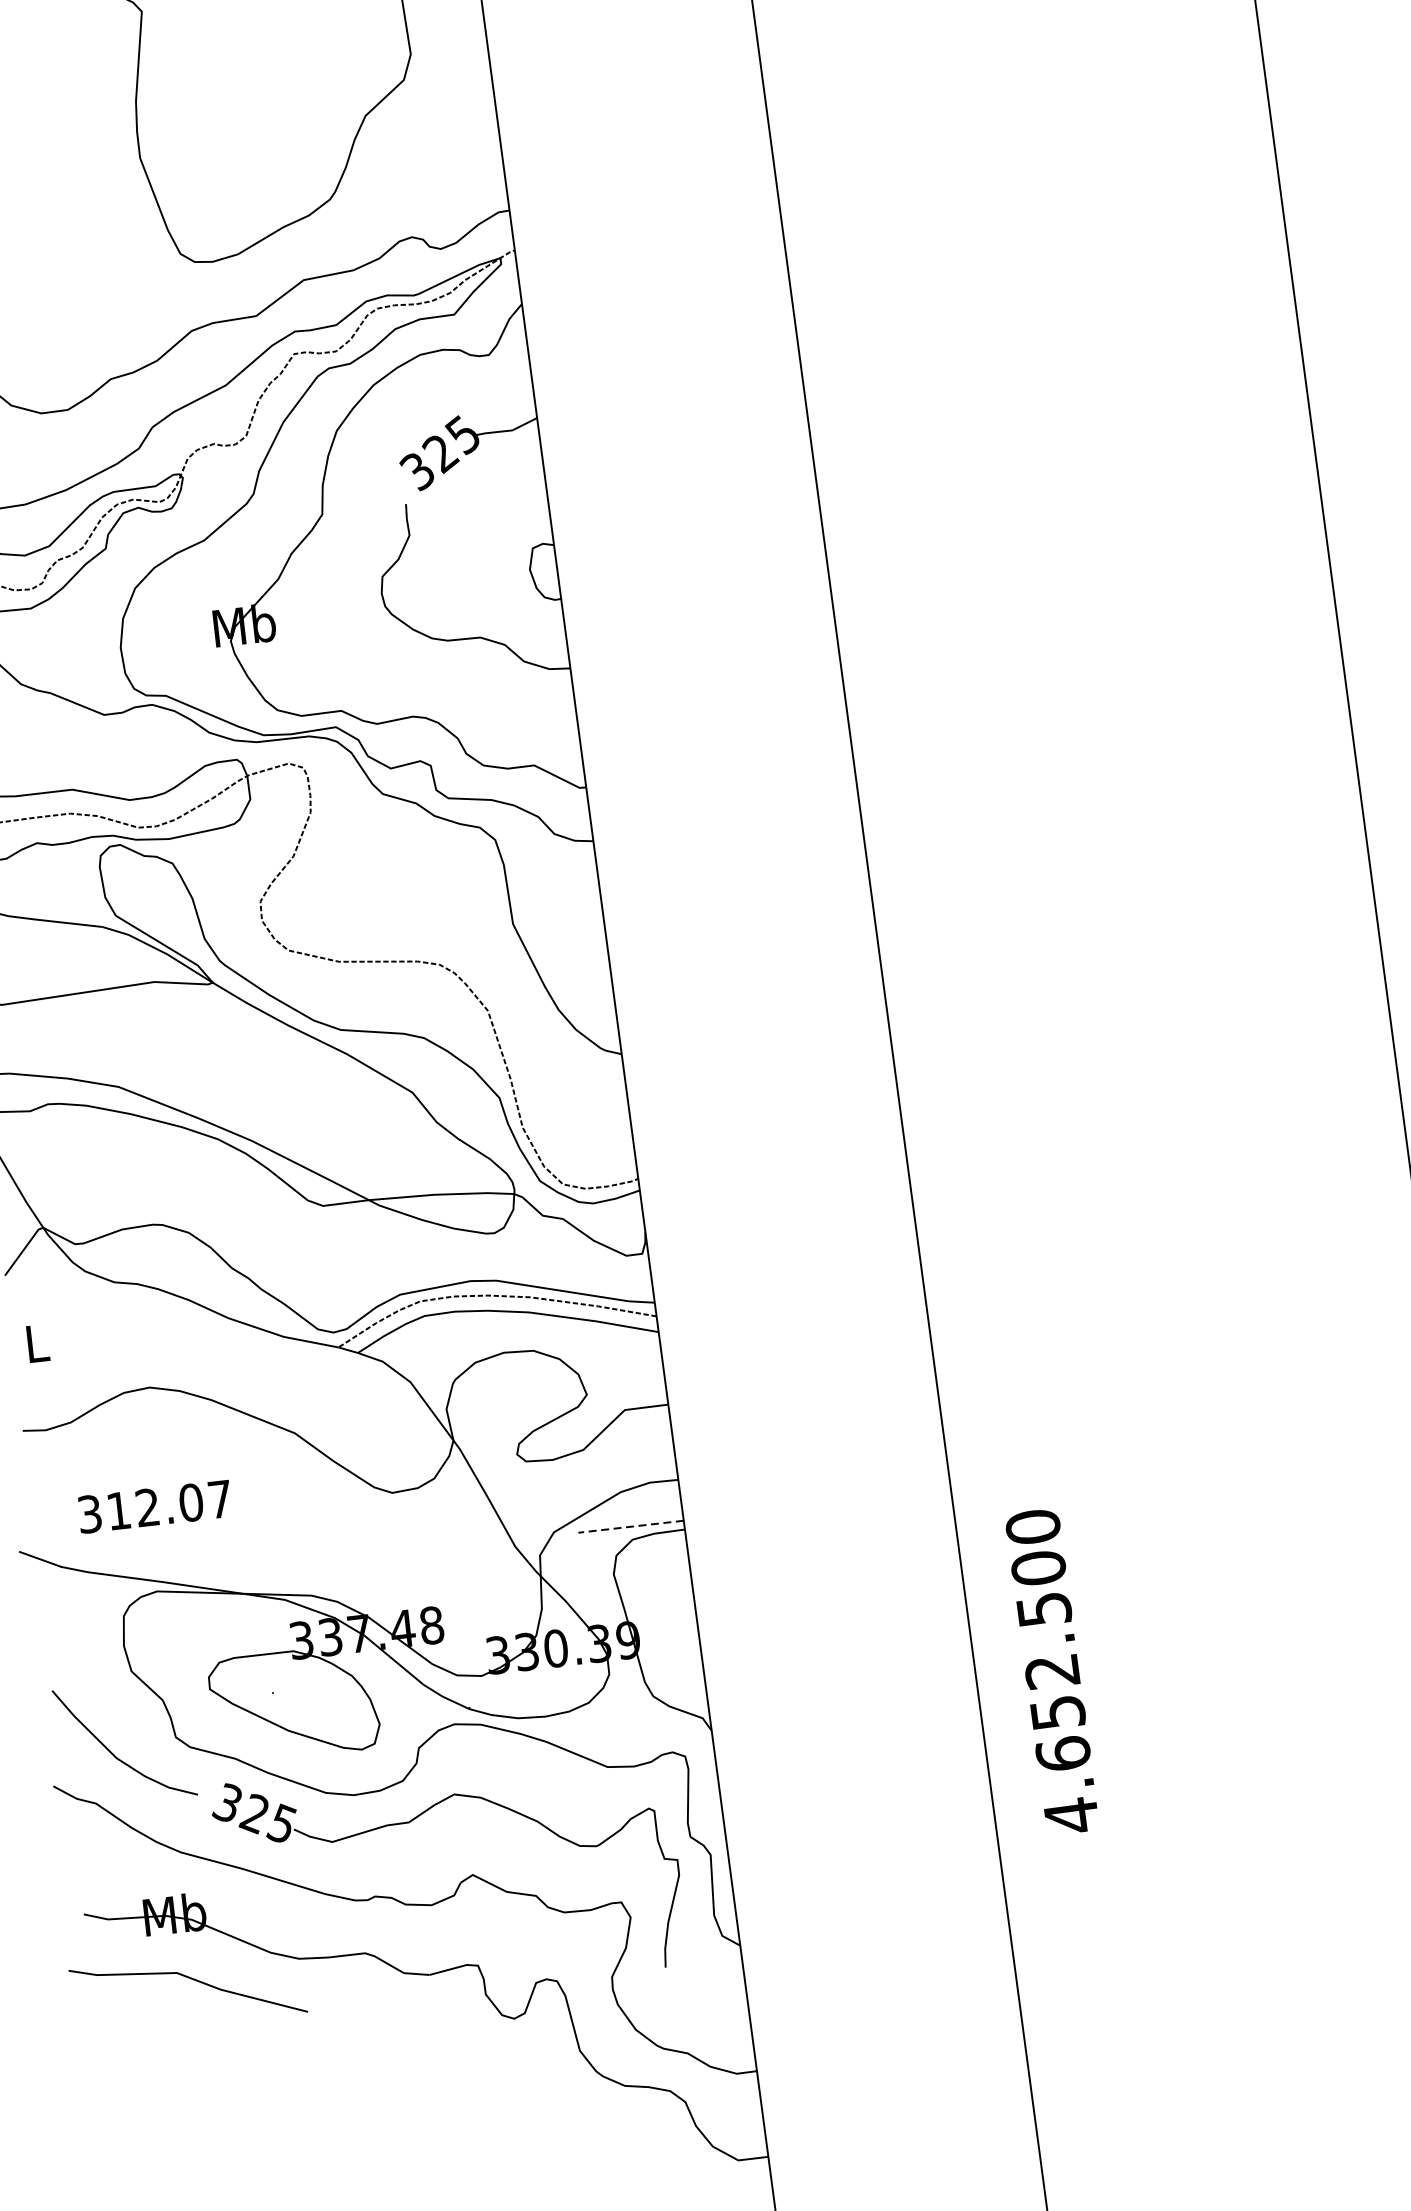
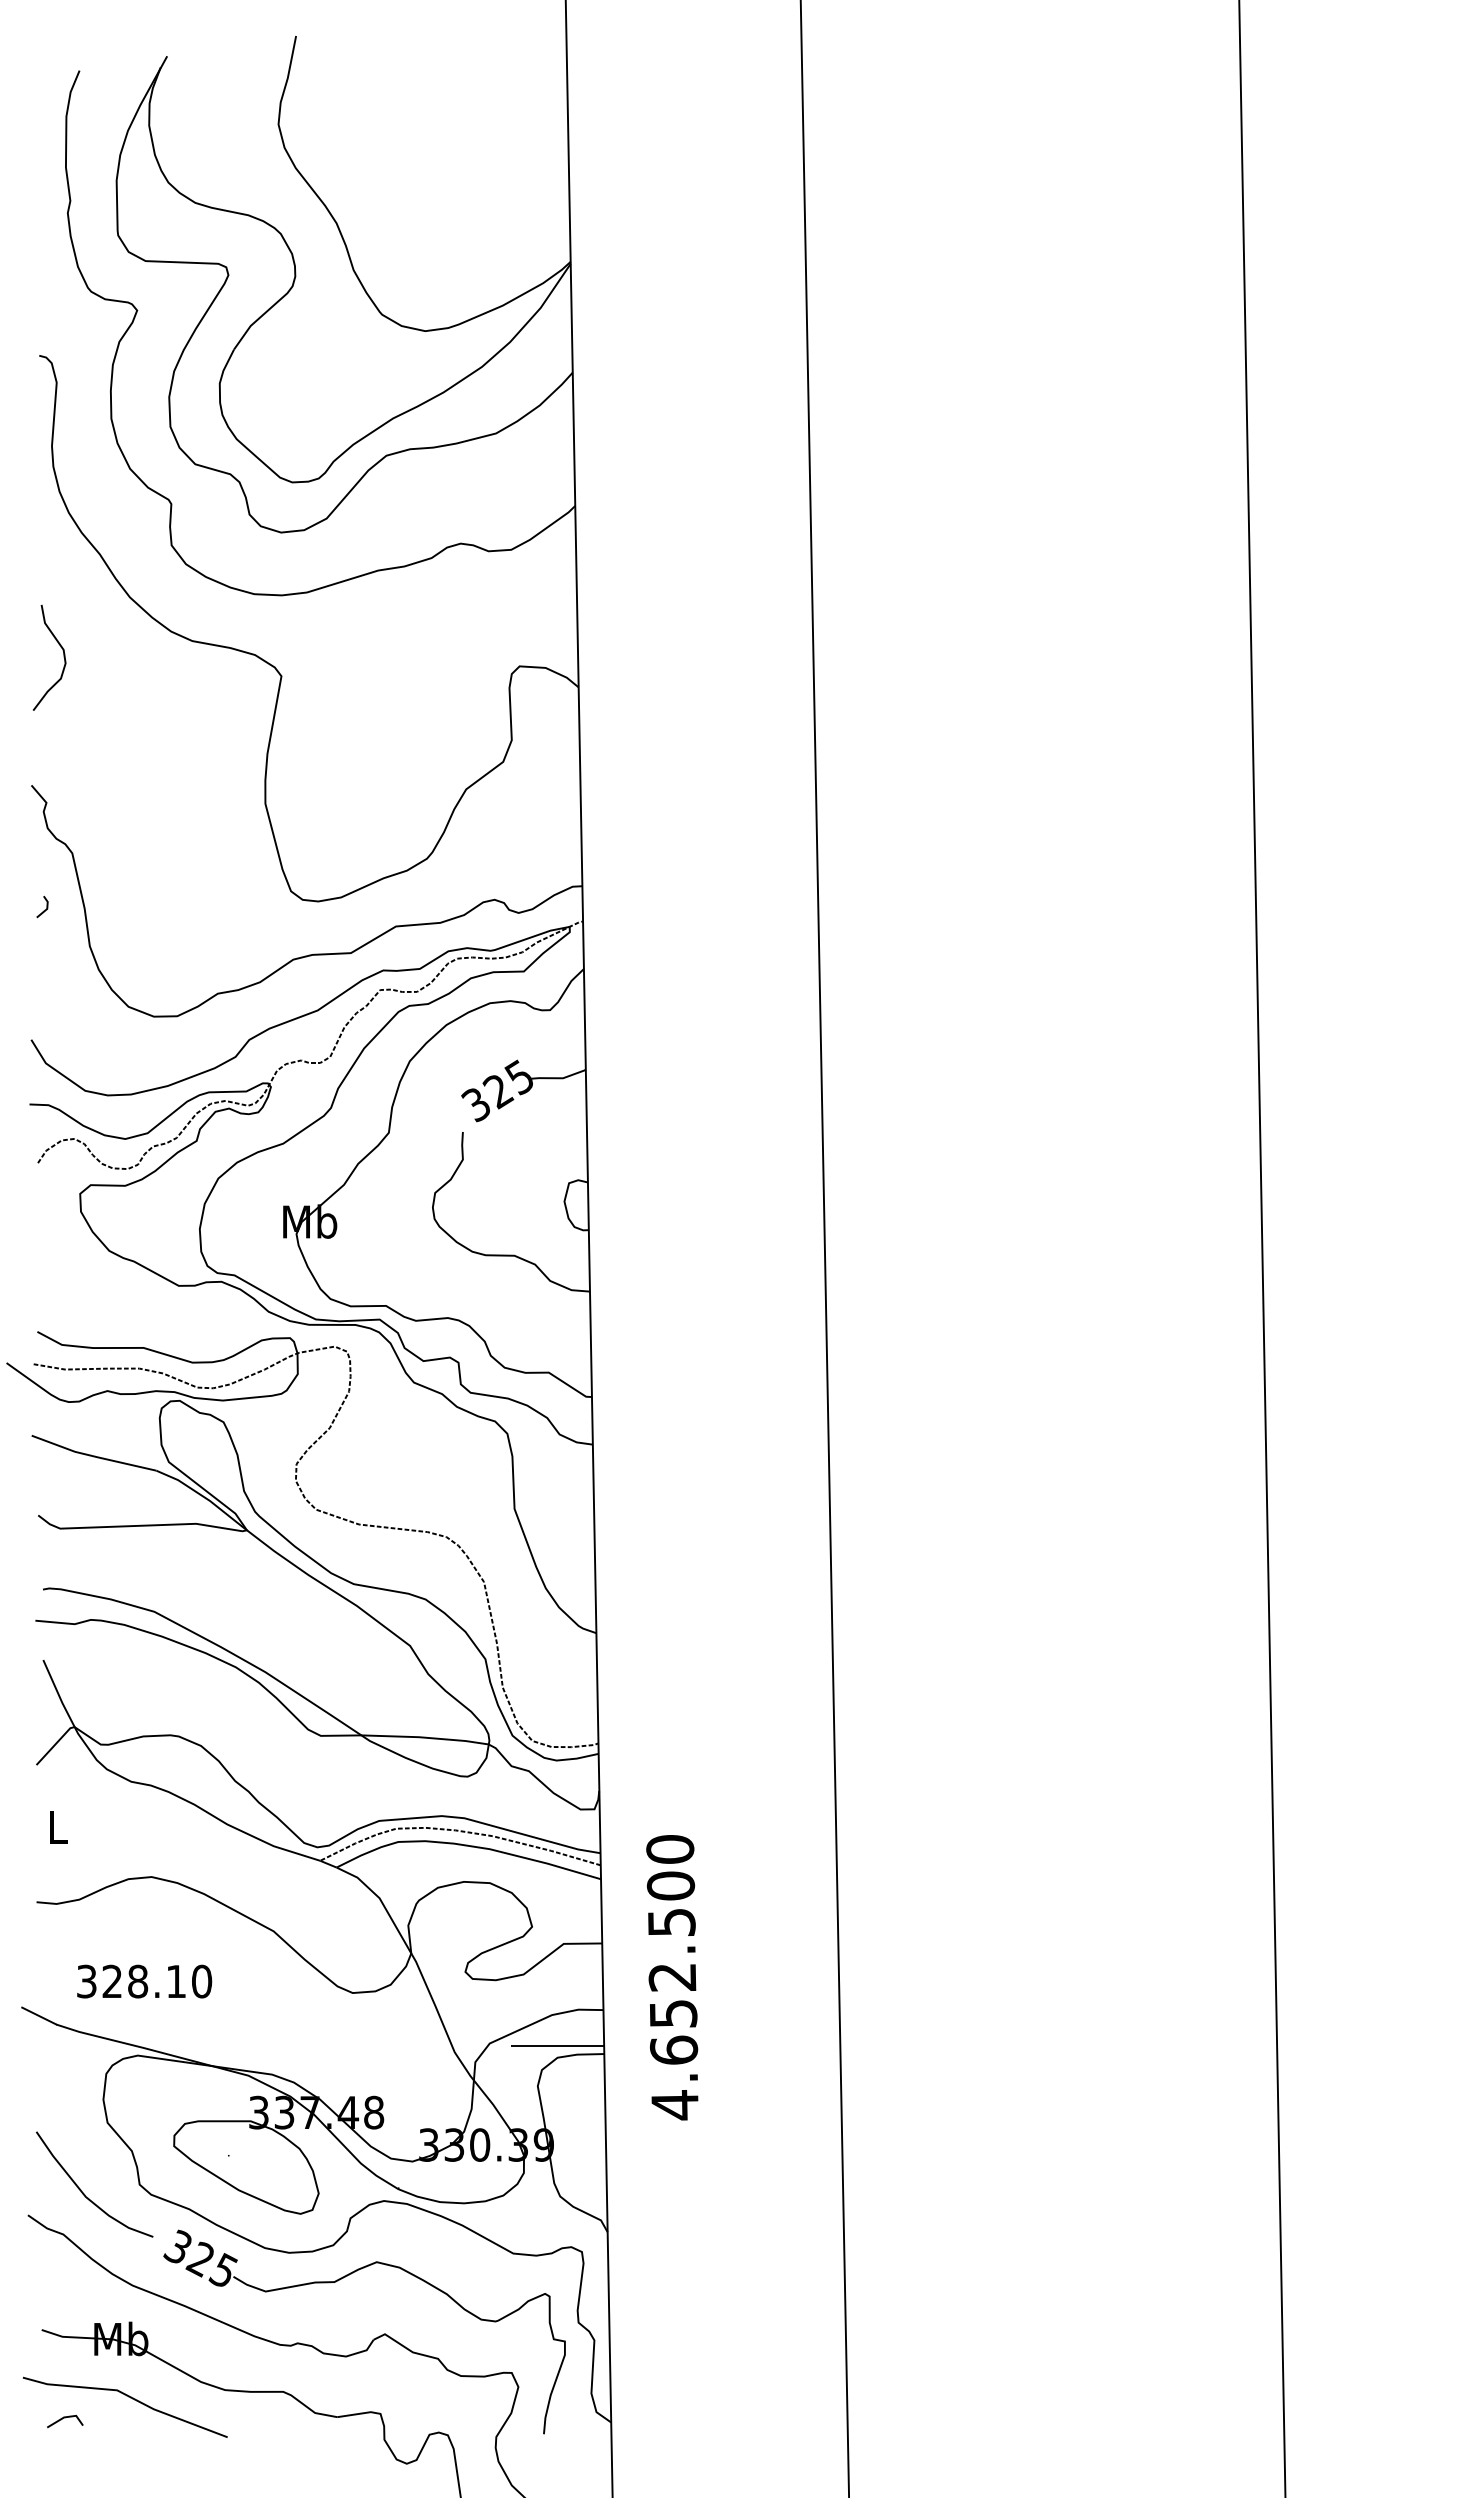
text: (169, 1505) -> (157, 1981), 312.07 -> 328.10
line: (630, 1527) -> (557, 2046), dashed -> solid
text: (1052, 1671) -> (672, 1977), moved
line: (122, 2011) -> (65, 2418), added

